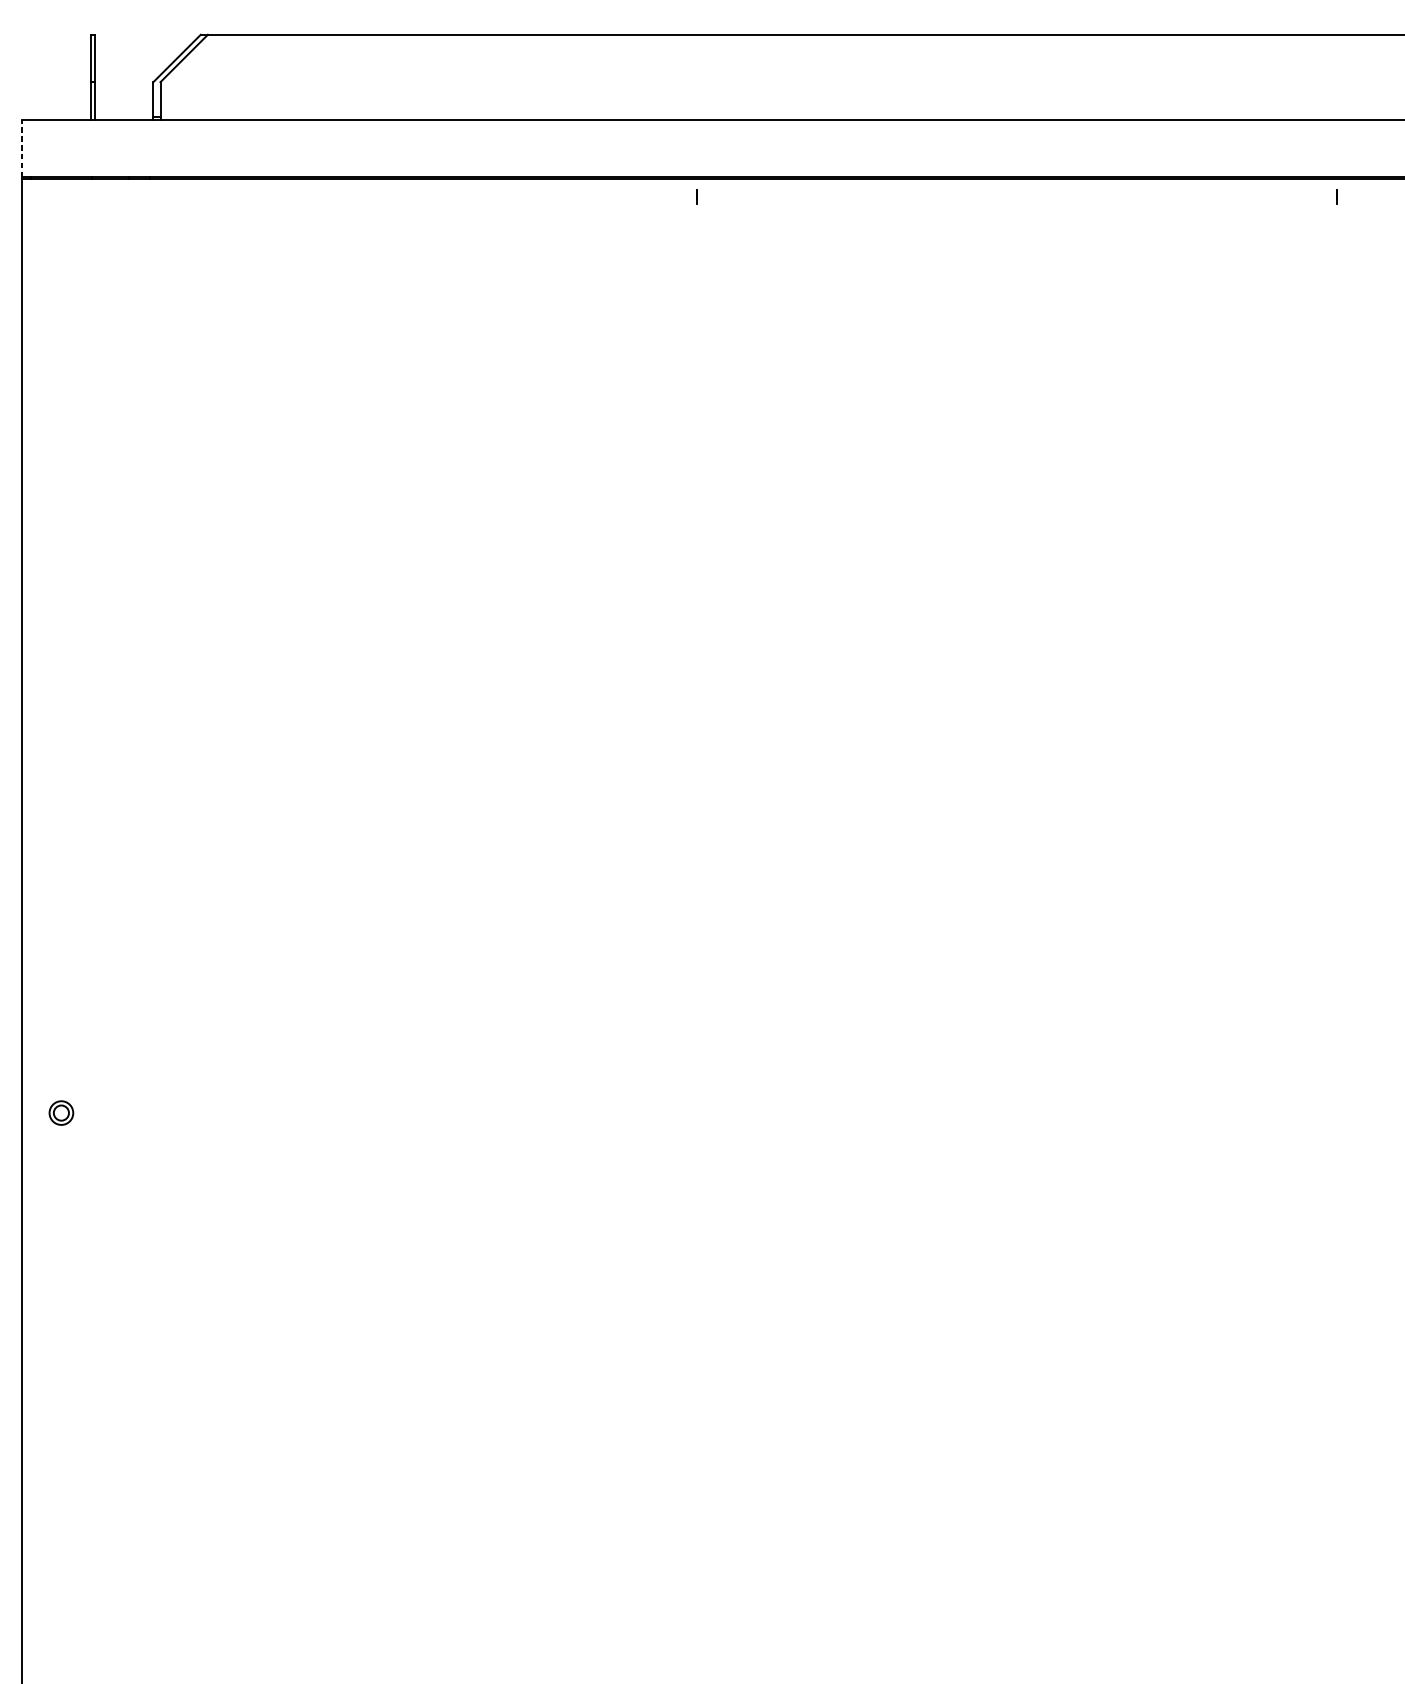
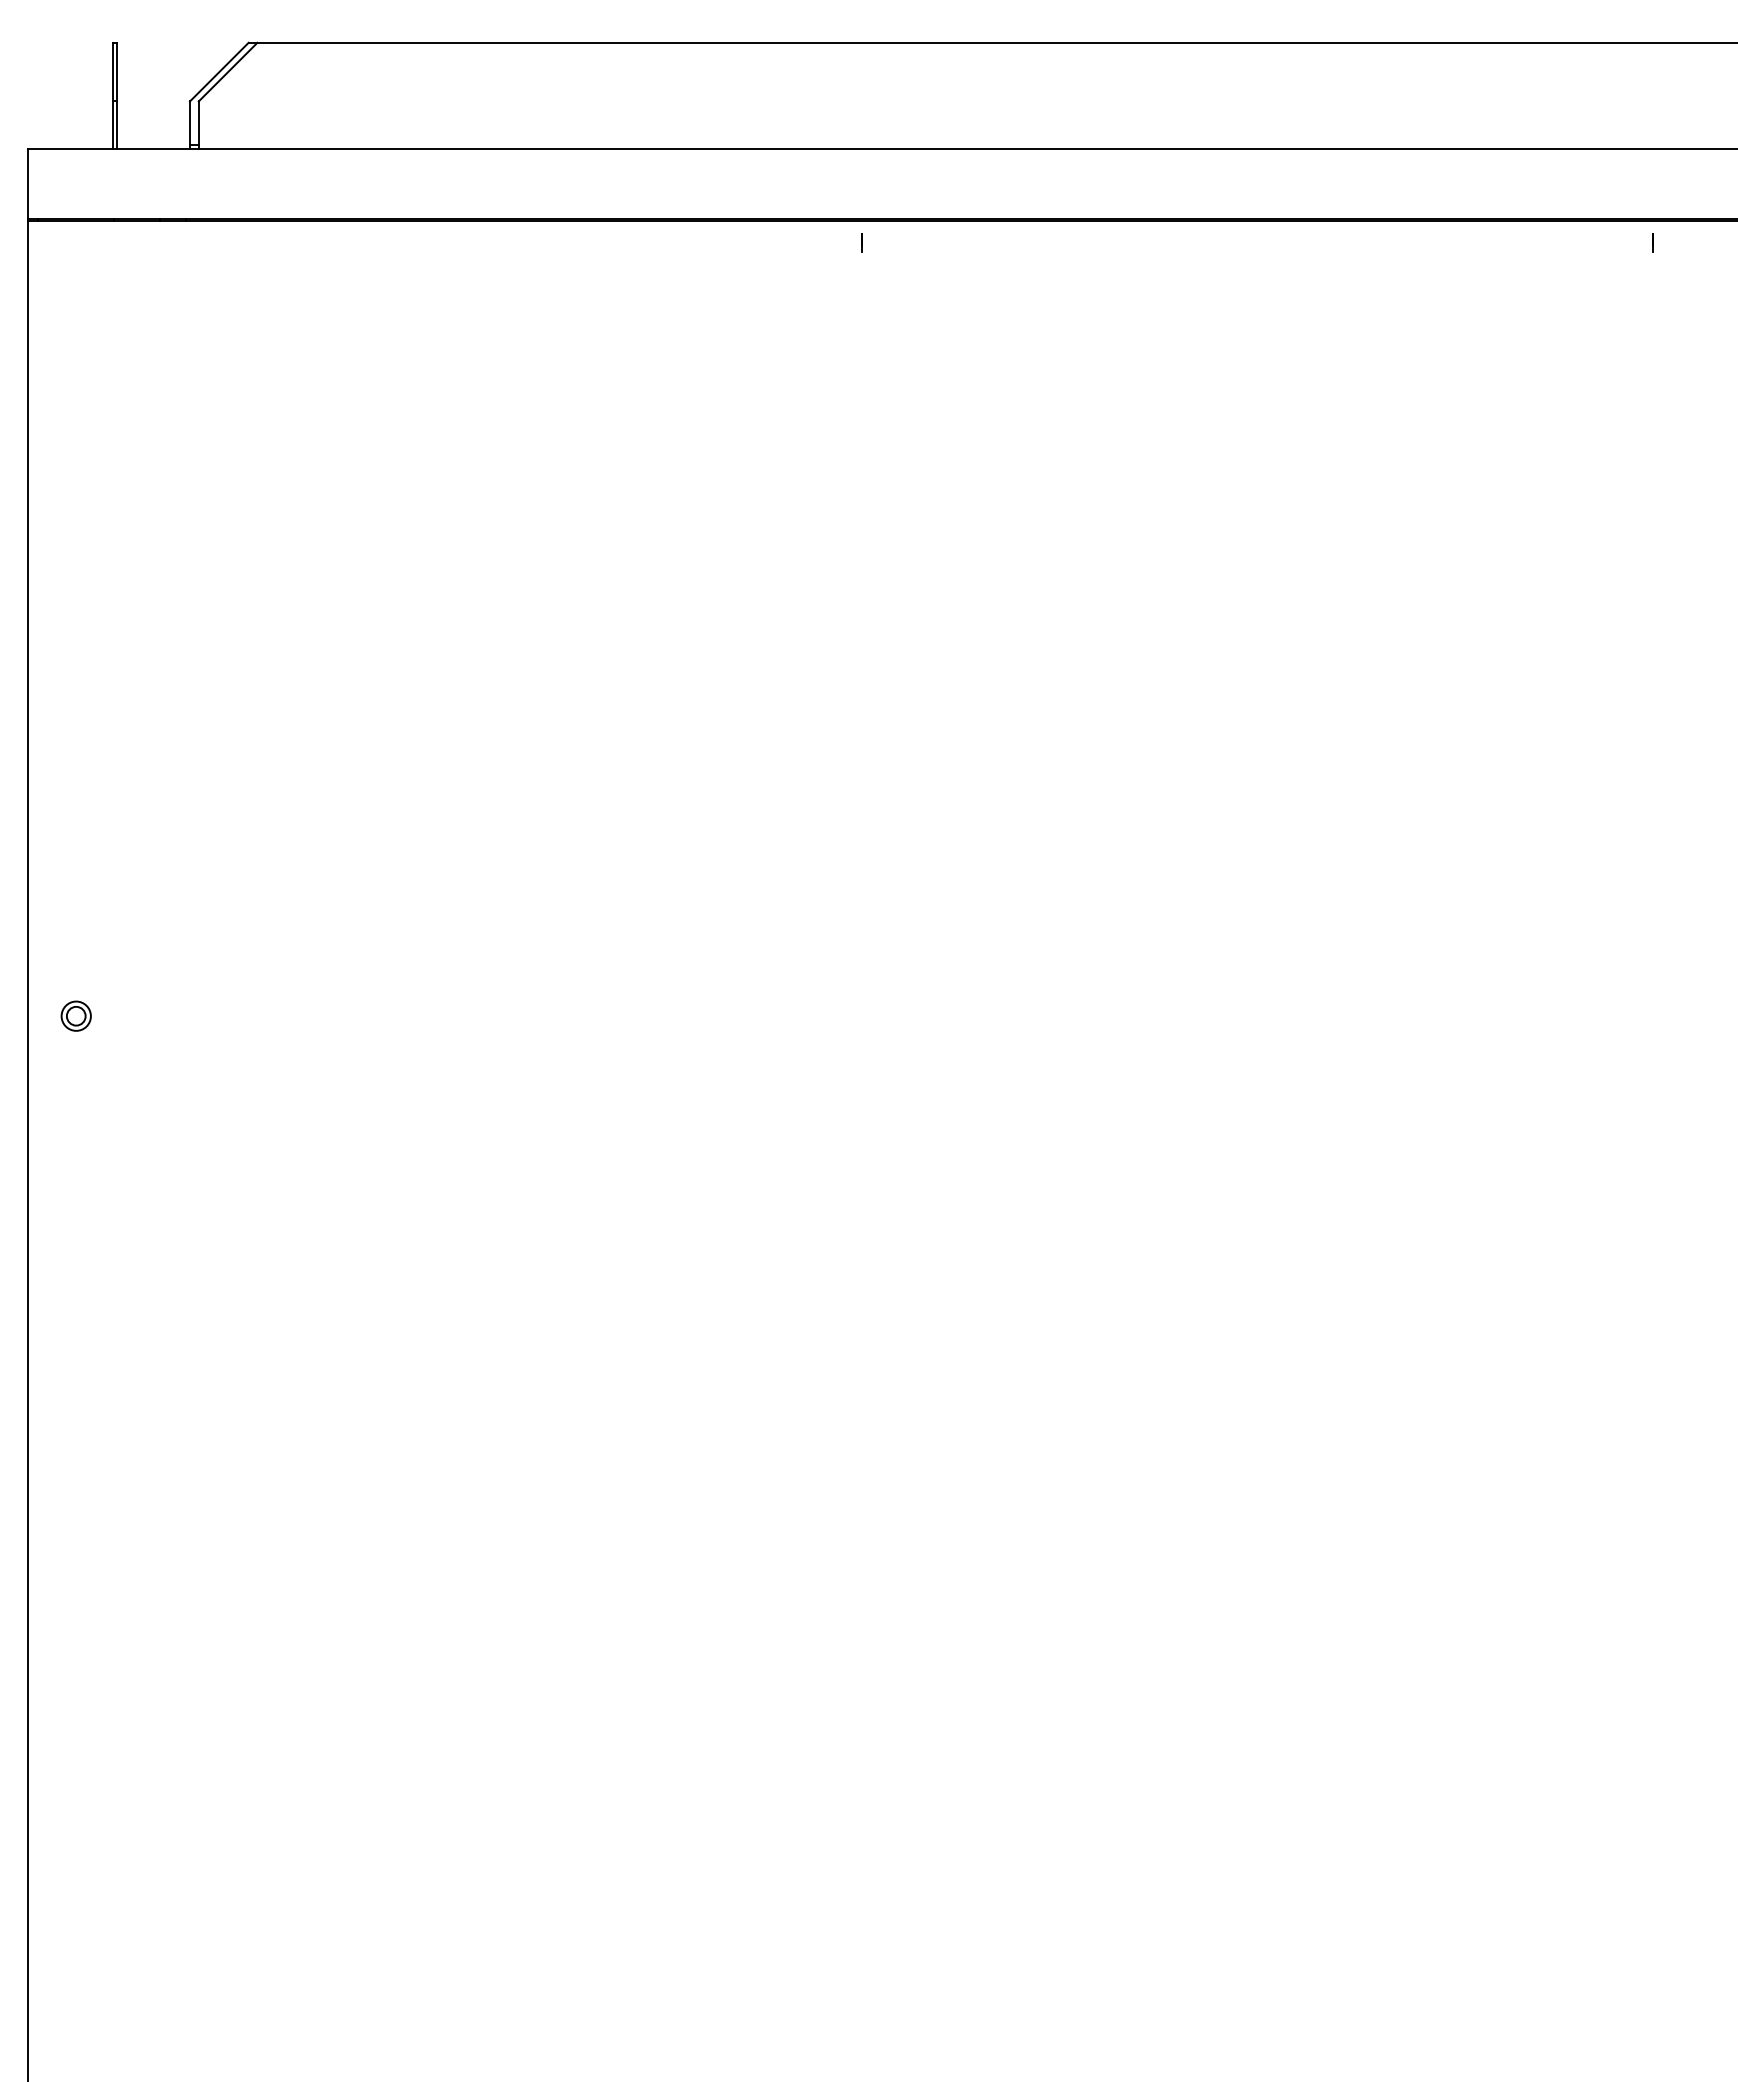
line: (21, 148) -> (27, 183), dashed -> solid
part: (60, 1112) -> (75, 1015), moved

